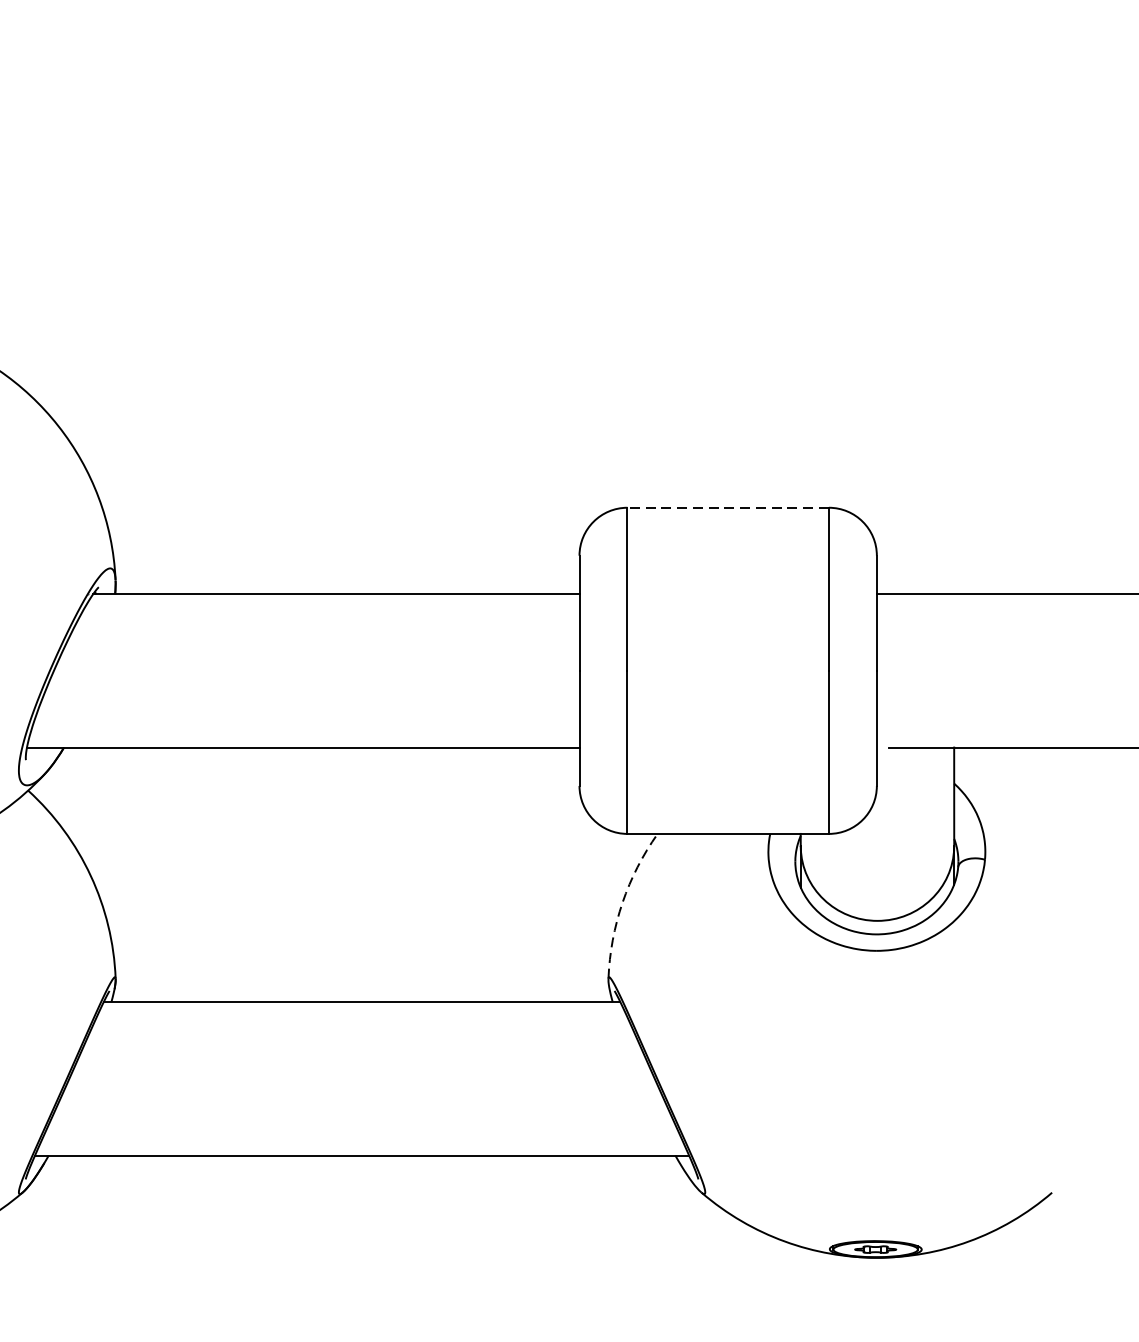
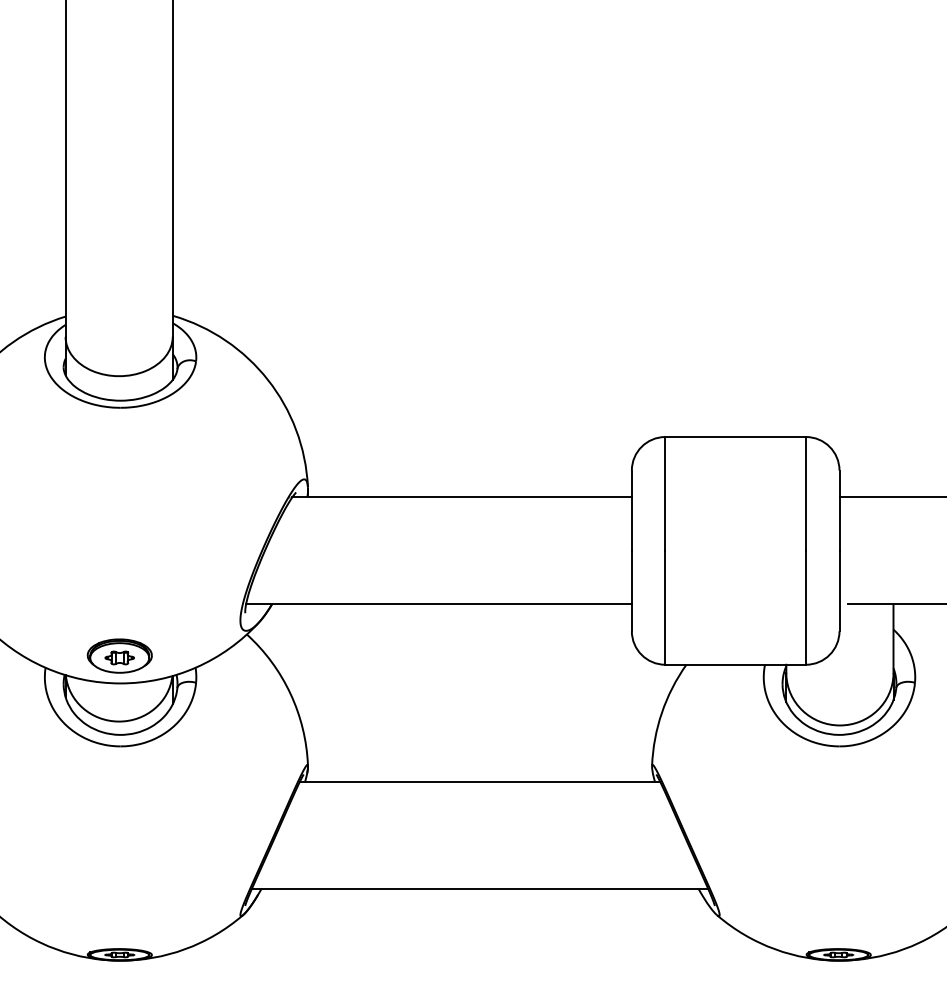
line: (727, 508) -> (735, 437), dashed -> solid
arc: (621, 902) -> (661, 712), dashed -> solid

